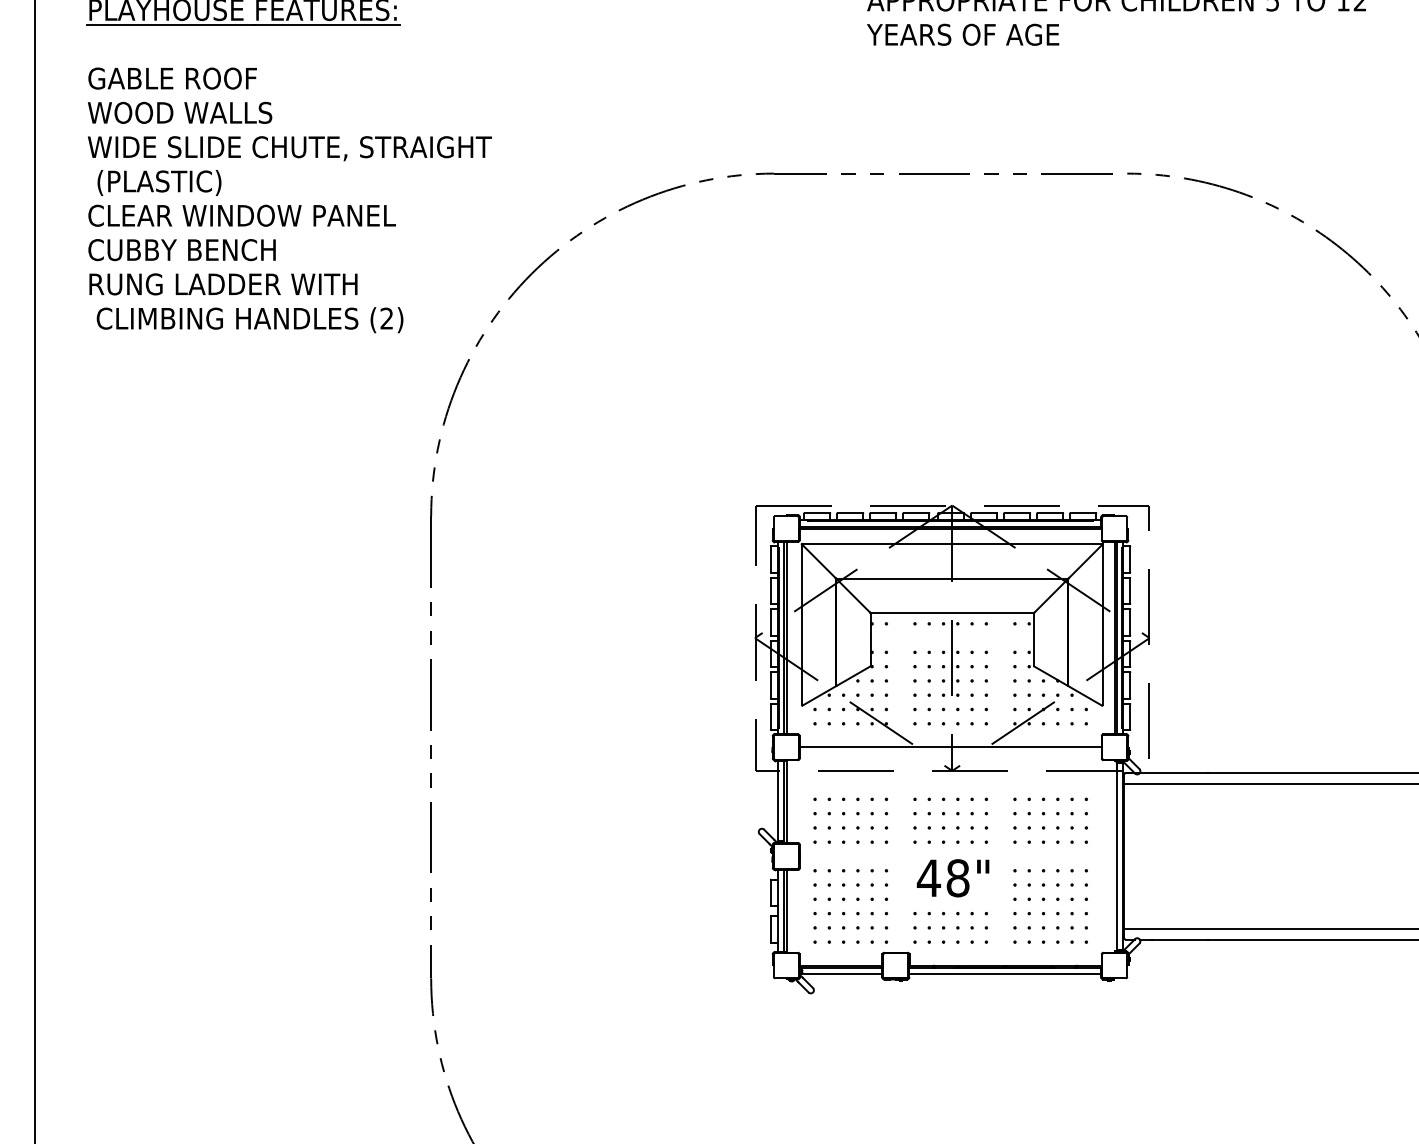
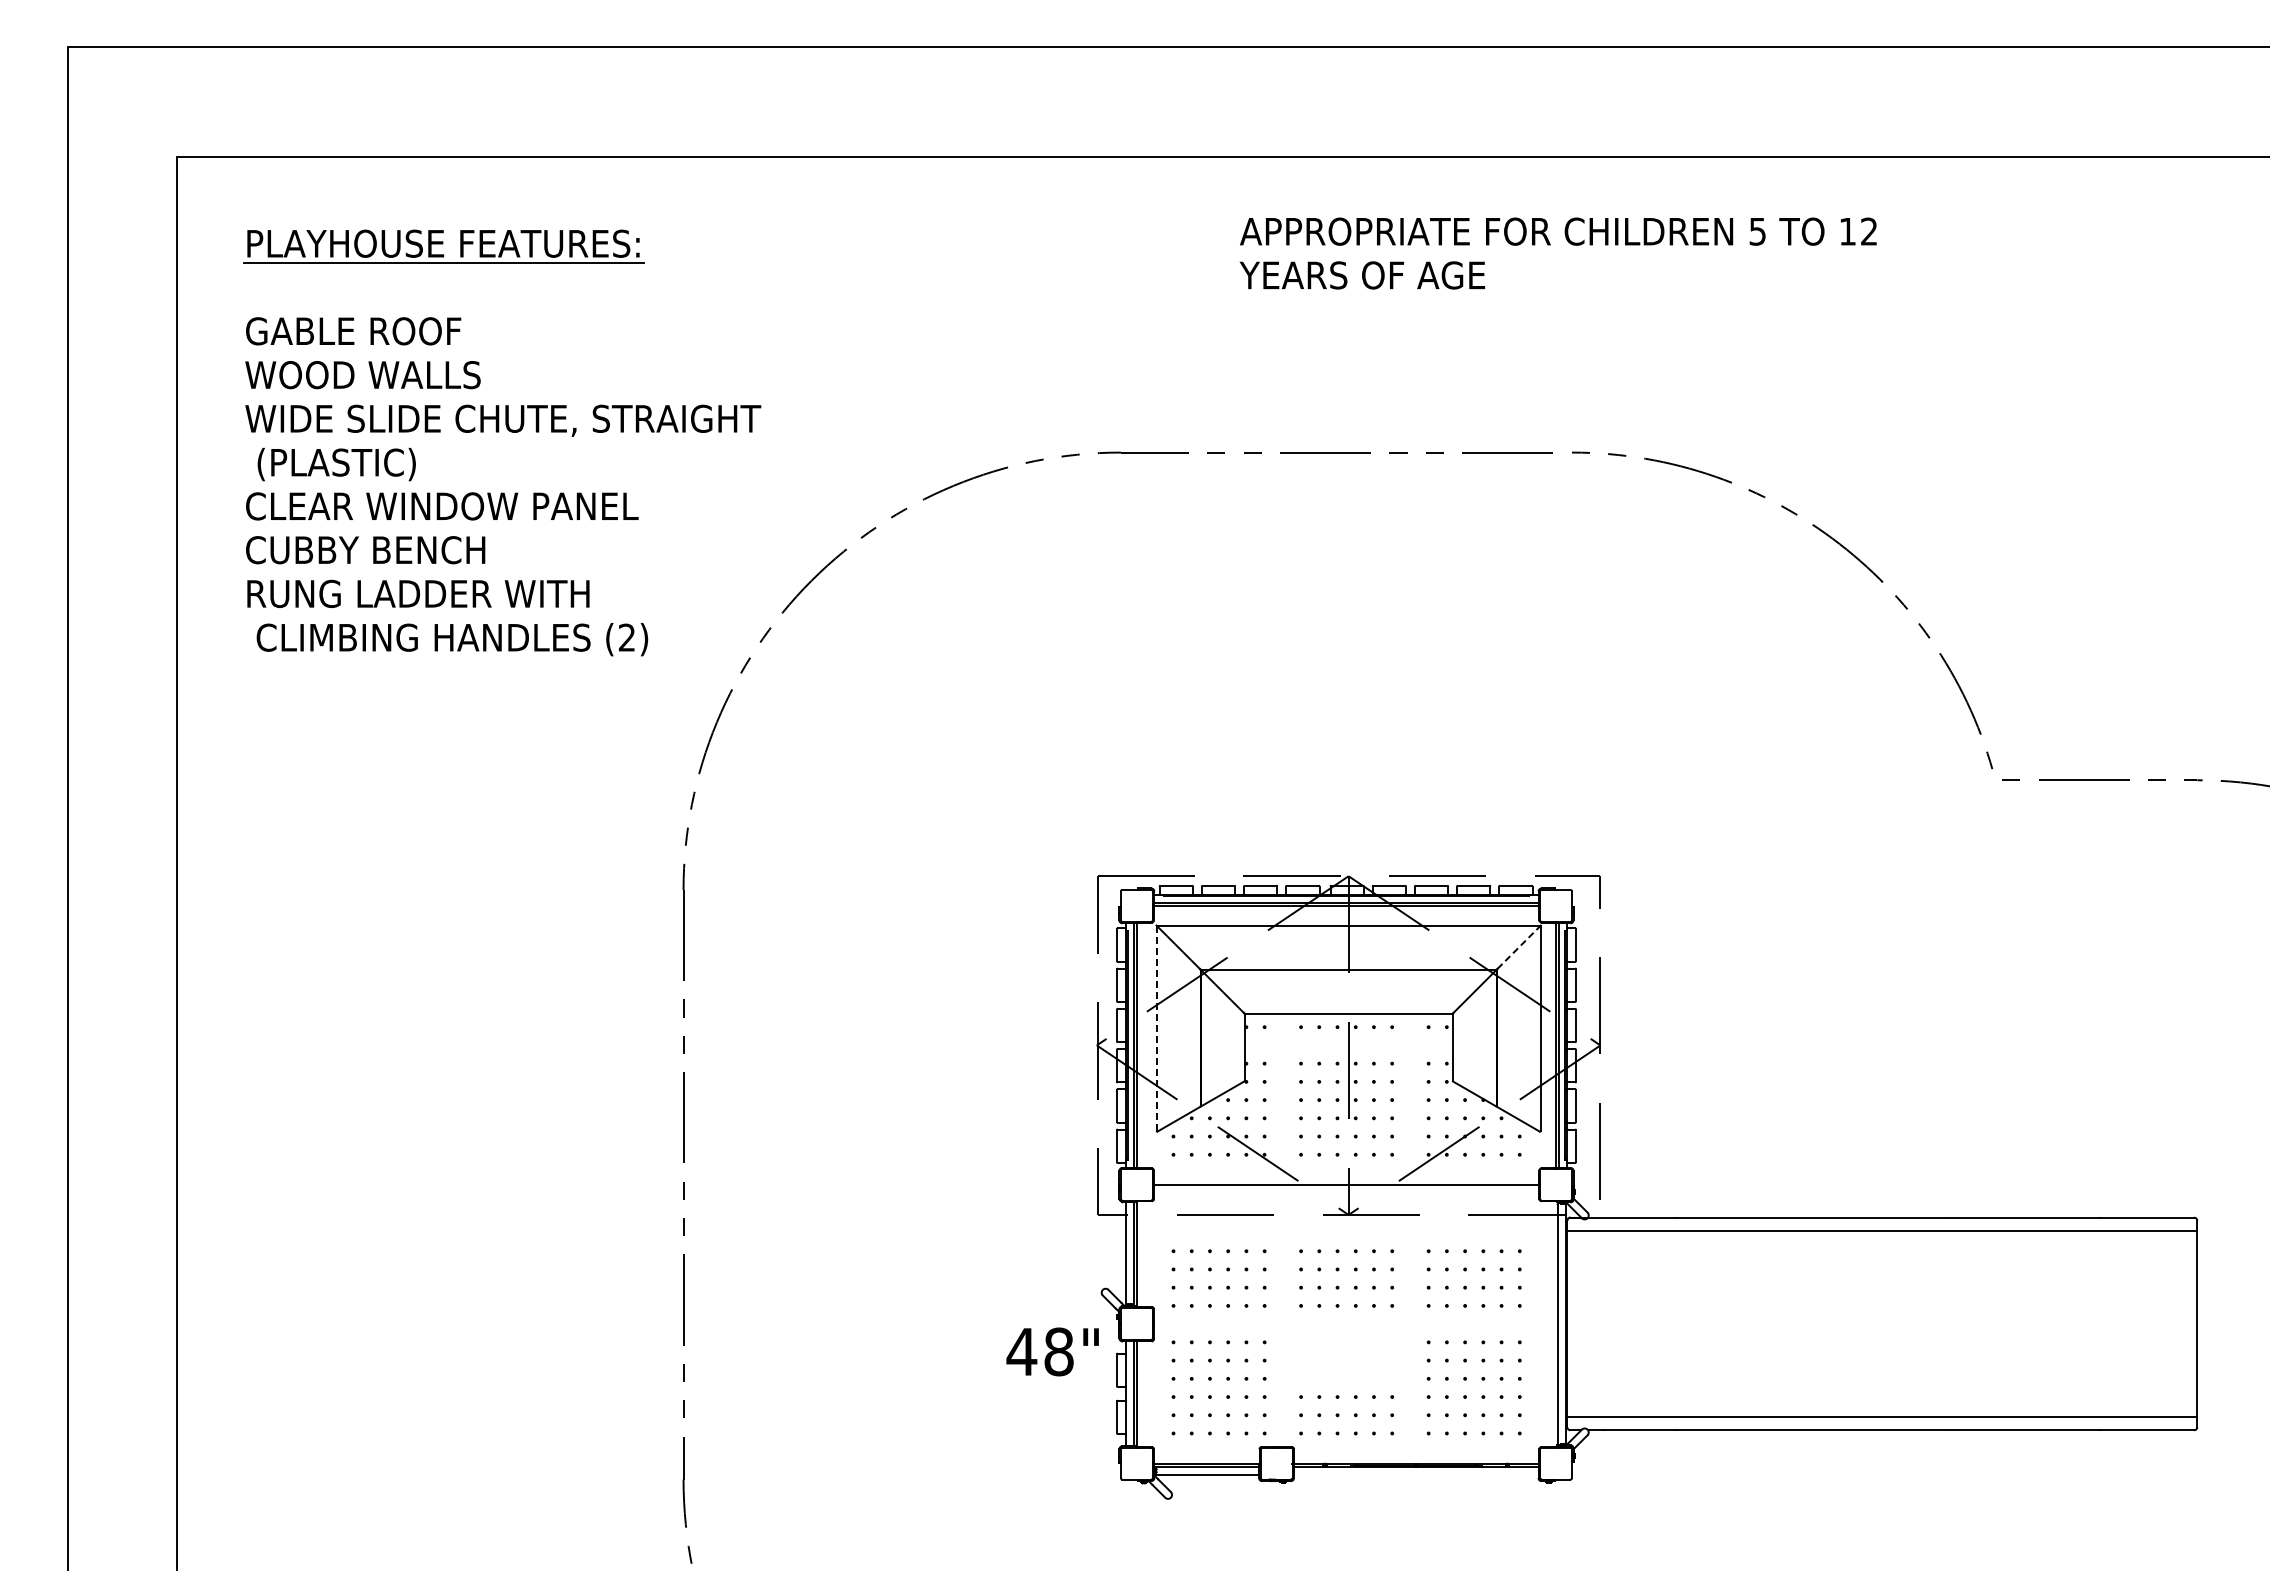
line: (1086, 561) -> (1519, 947), solid -> dashed
line: (801, 624) -> (1156, 1028), solid -> dashed
text: (952, 877) -> (1052, 1351), moved
line: (1004, 974) -> (1415, 1474), removed

